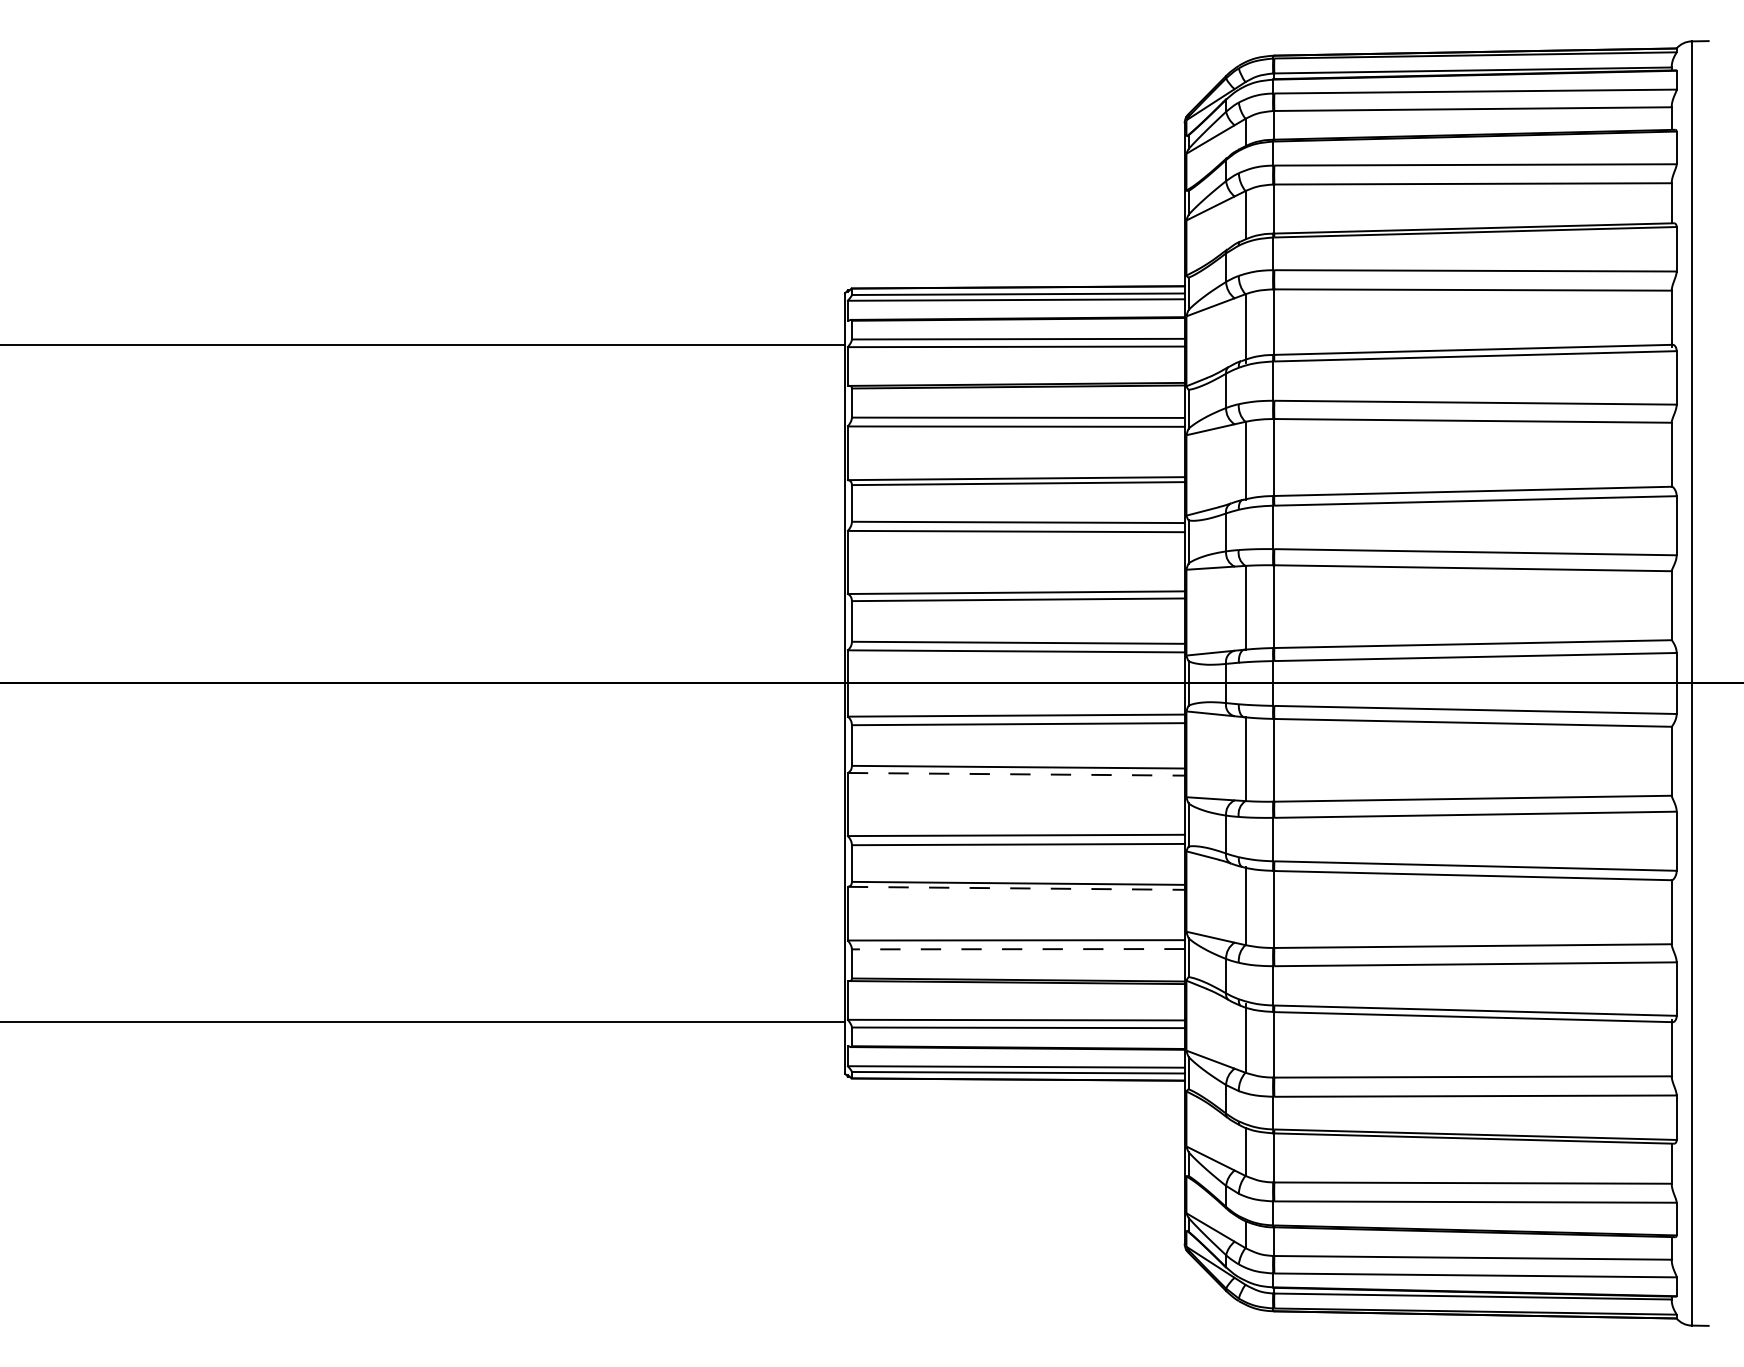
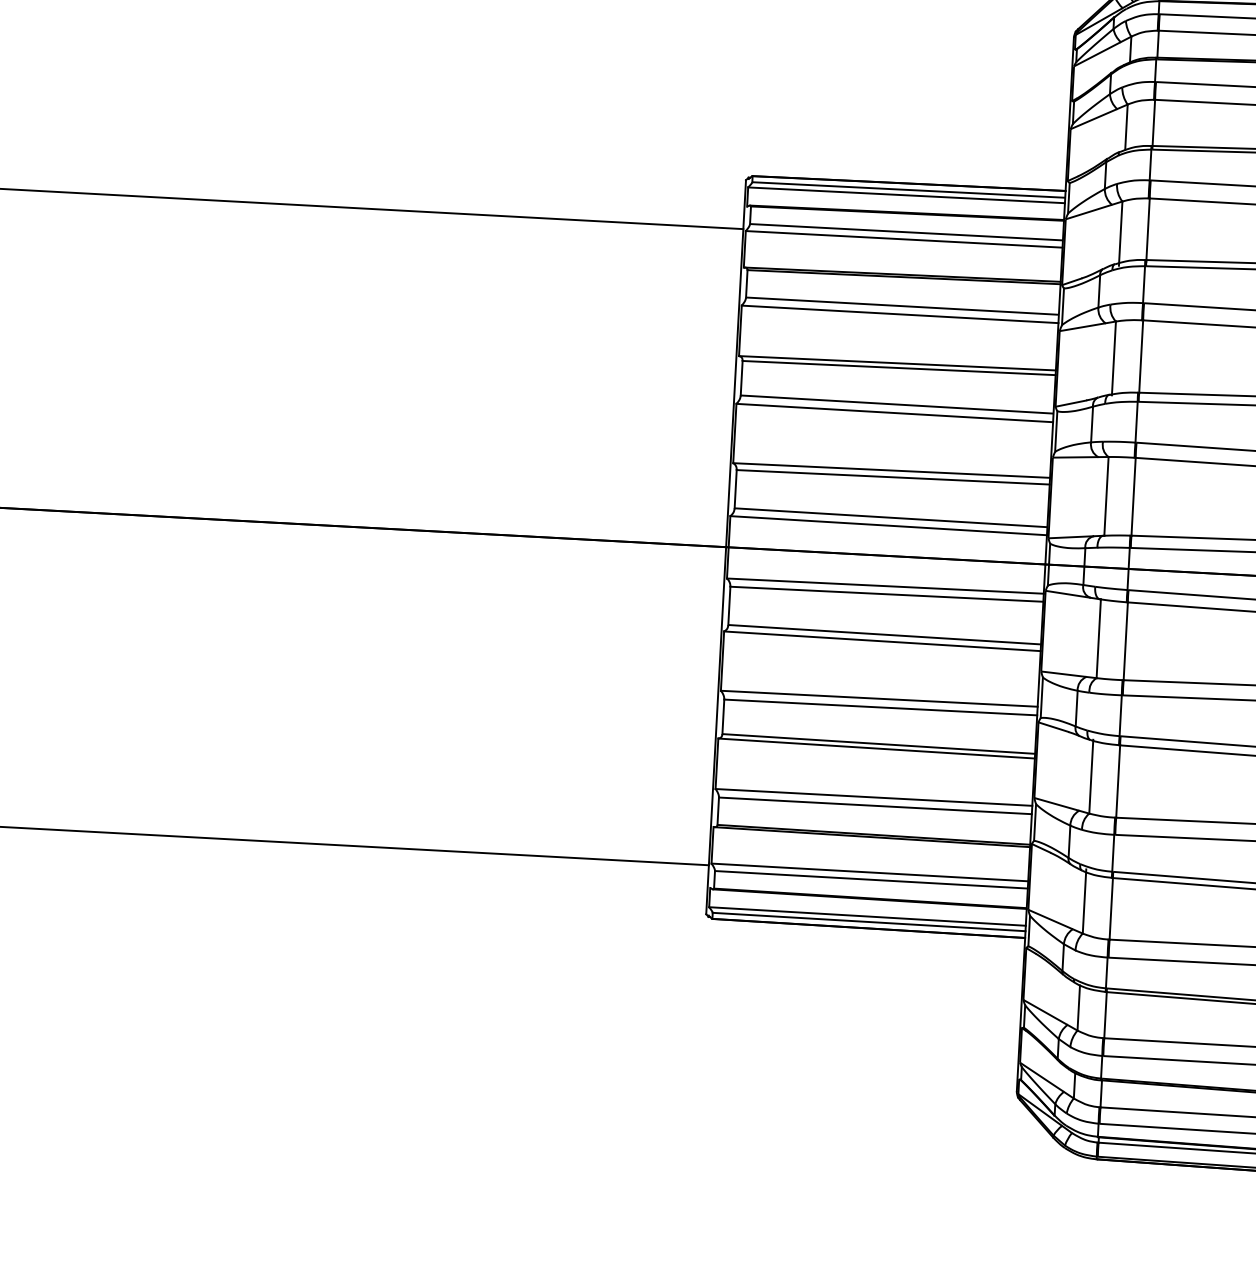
line: (1016, 774) -> (882, 641), dashed -> solid
line: (1016, 888) -> (876, 748), dashed -> solid
line: (1017, 949) -> (874, 806), dashed -> solid

